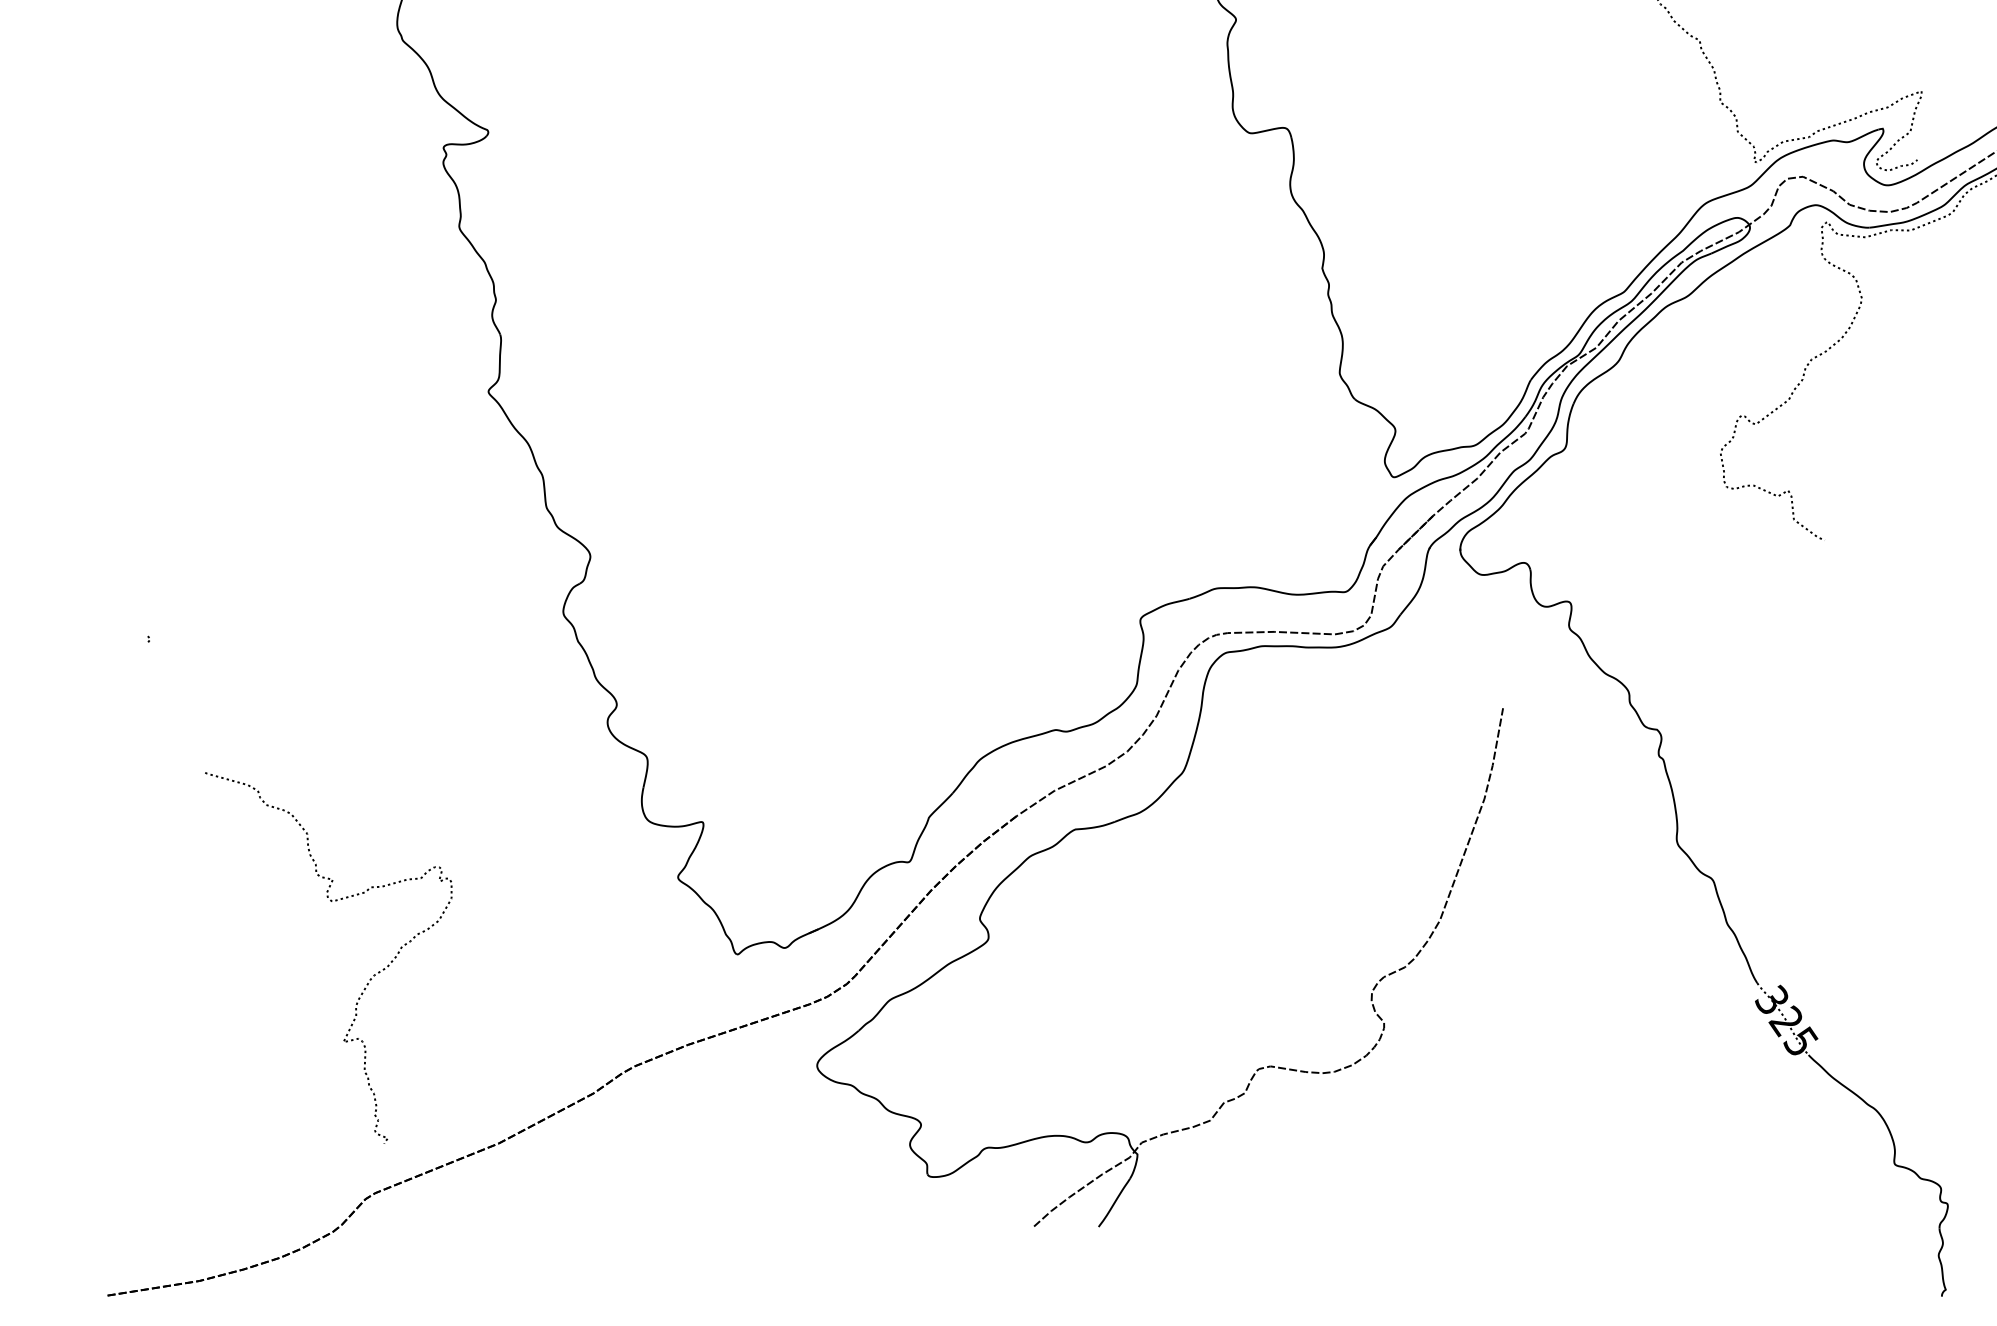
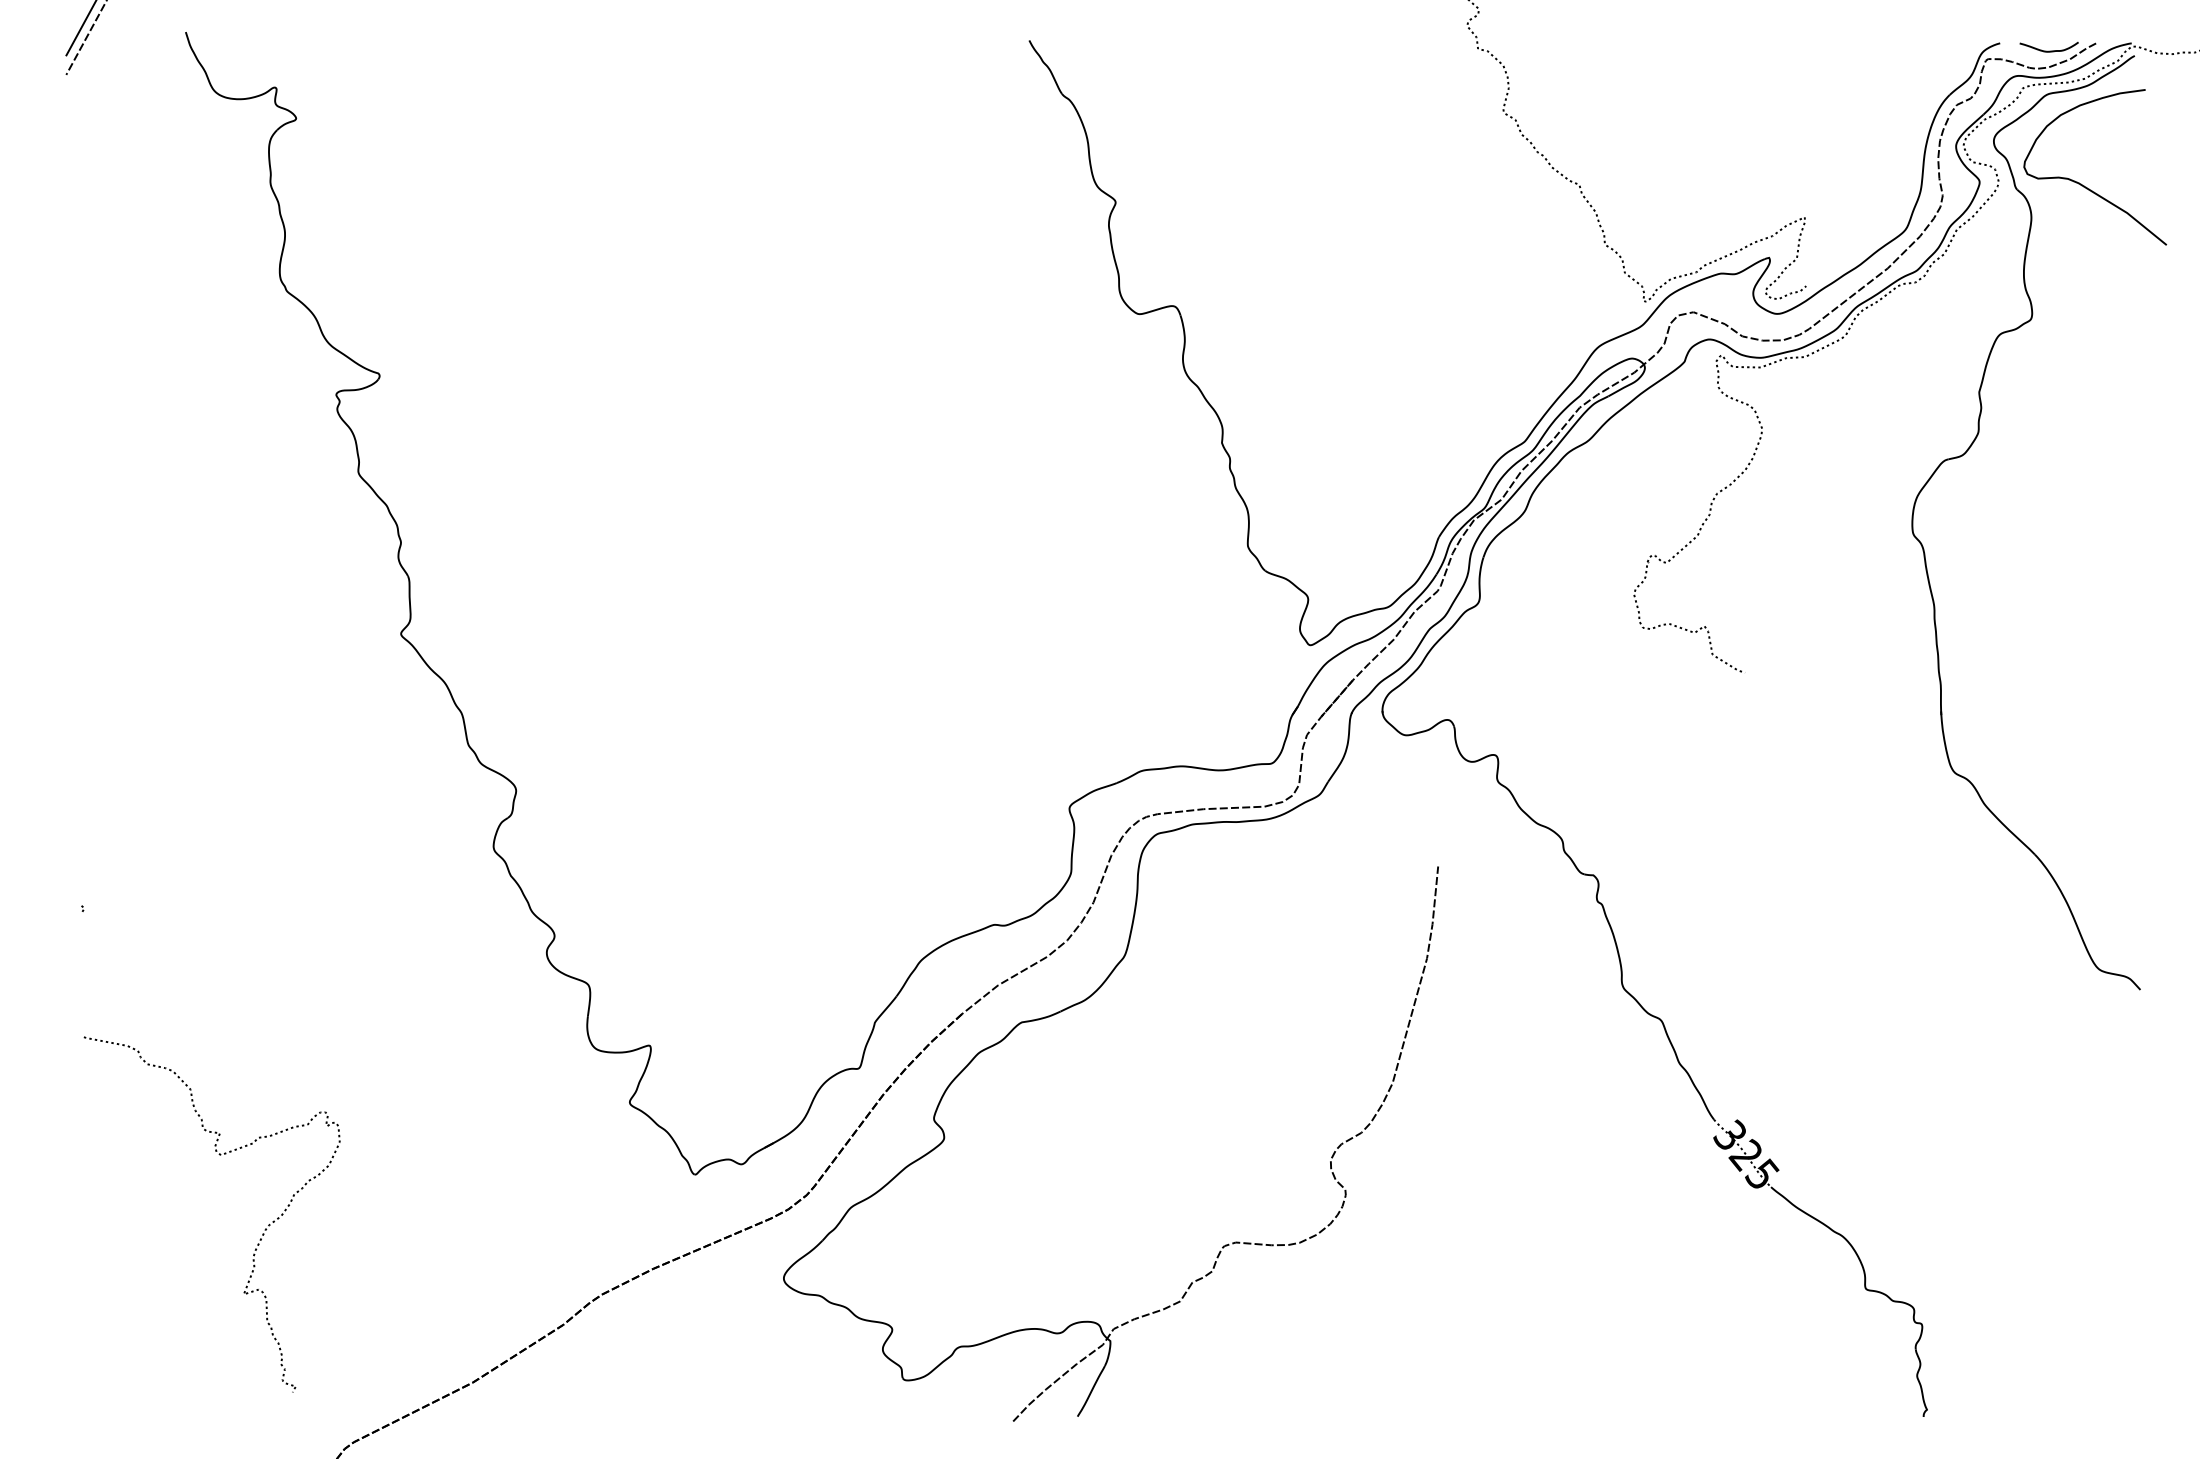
curve: (363, 988) -> (259, 1239), moved

